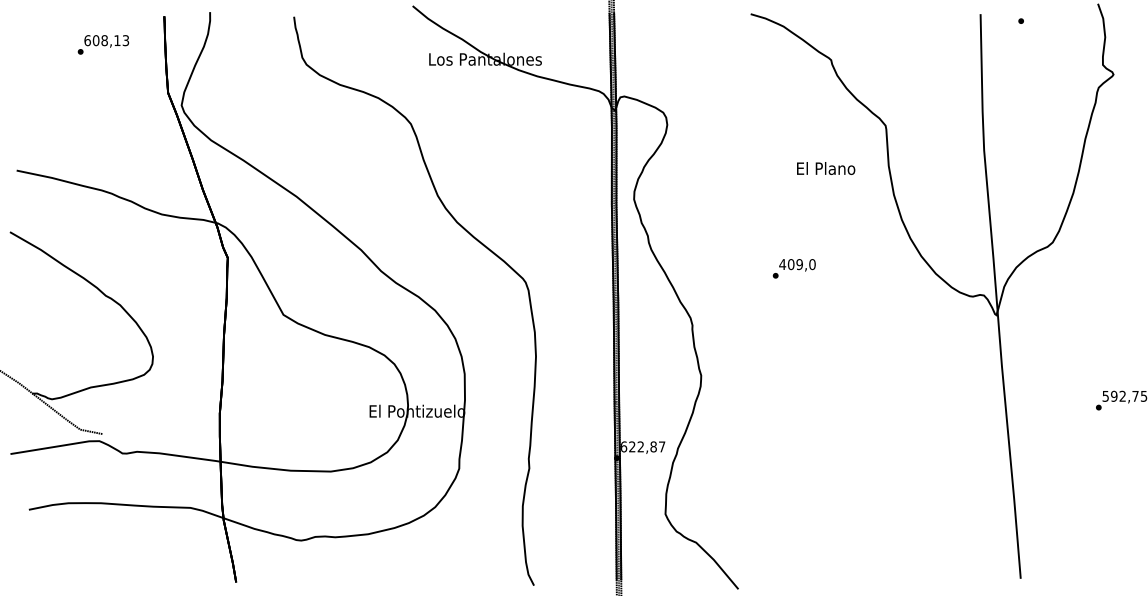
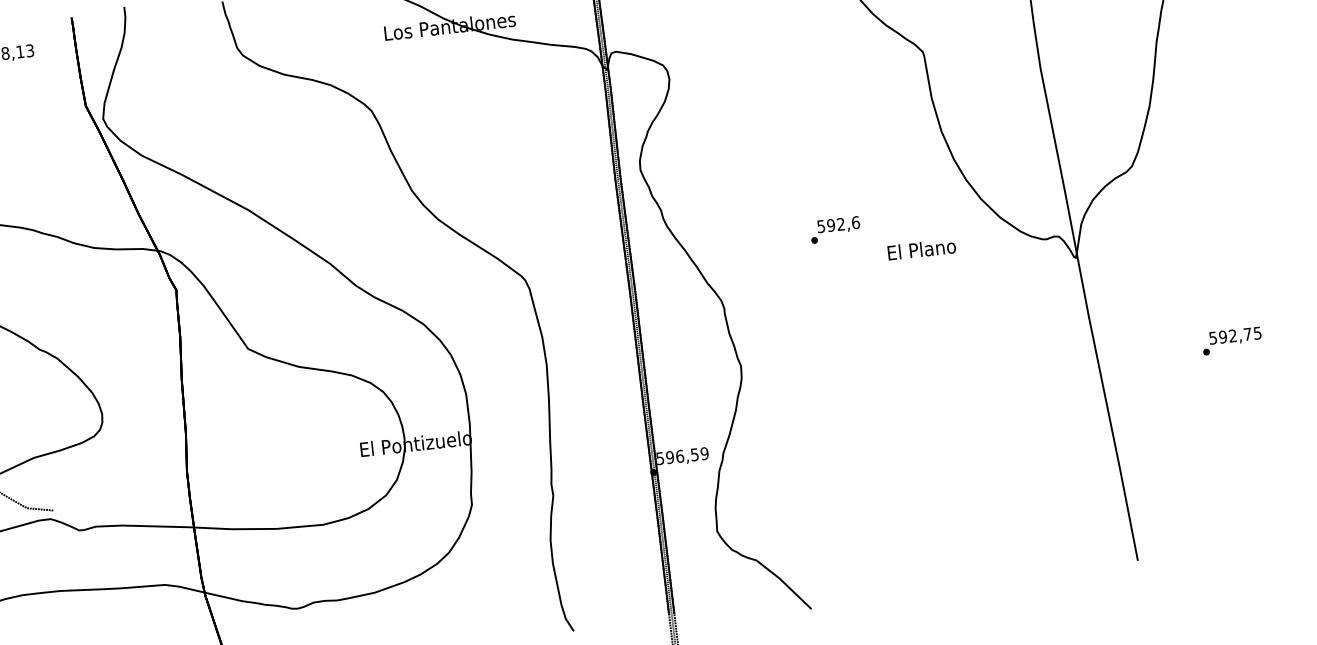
text: (826, 168) -> (922, 249), moved
text: (797, 264) -> (838, 224), 409,0 -> 592,6
text: (643, 446) -> (683, 455), 622,87 -> 596,59

